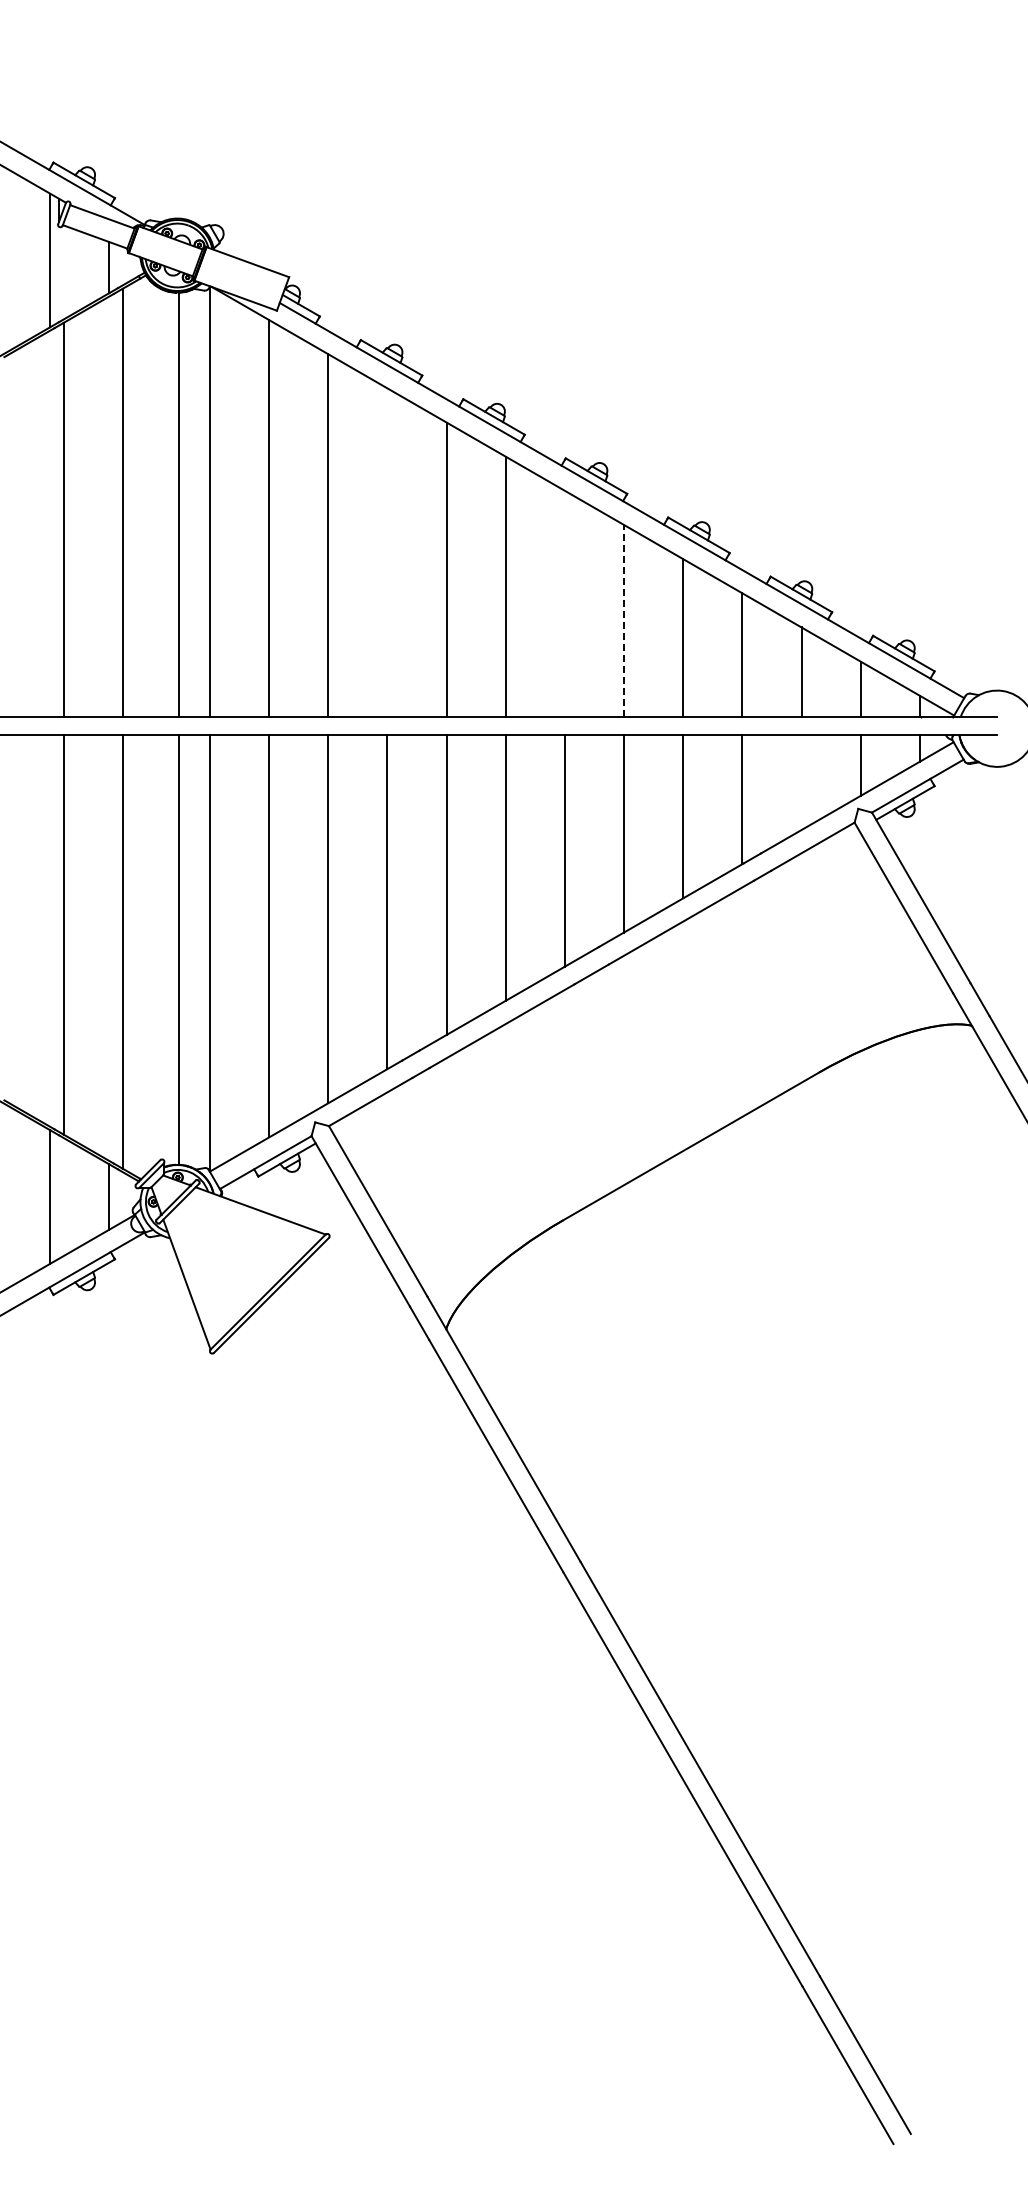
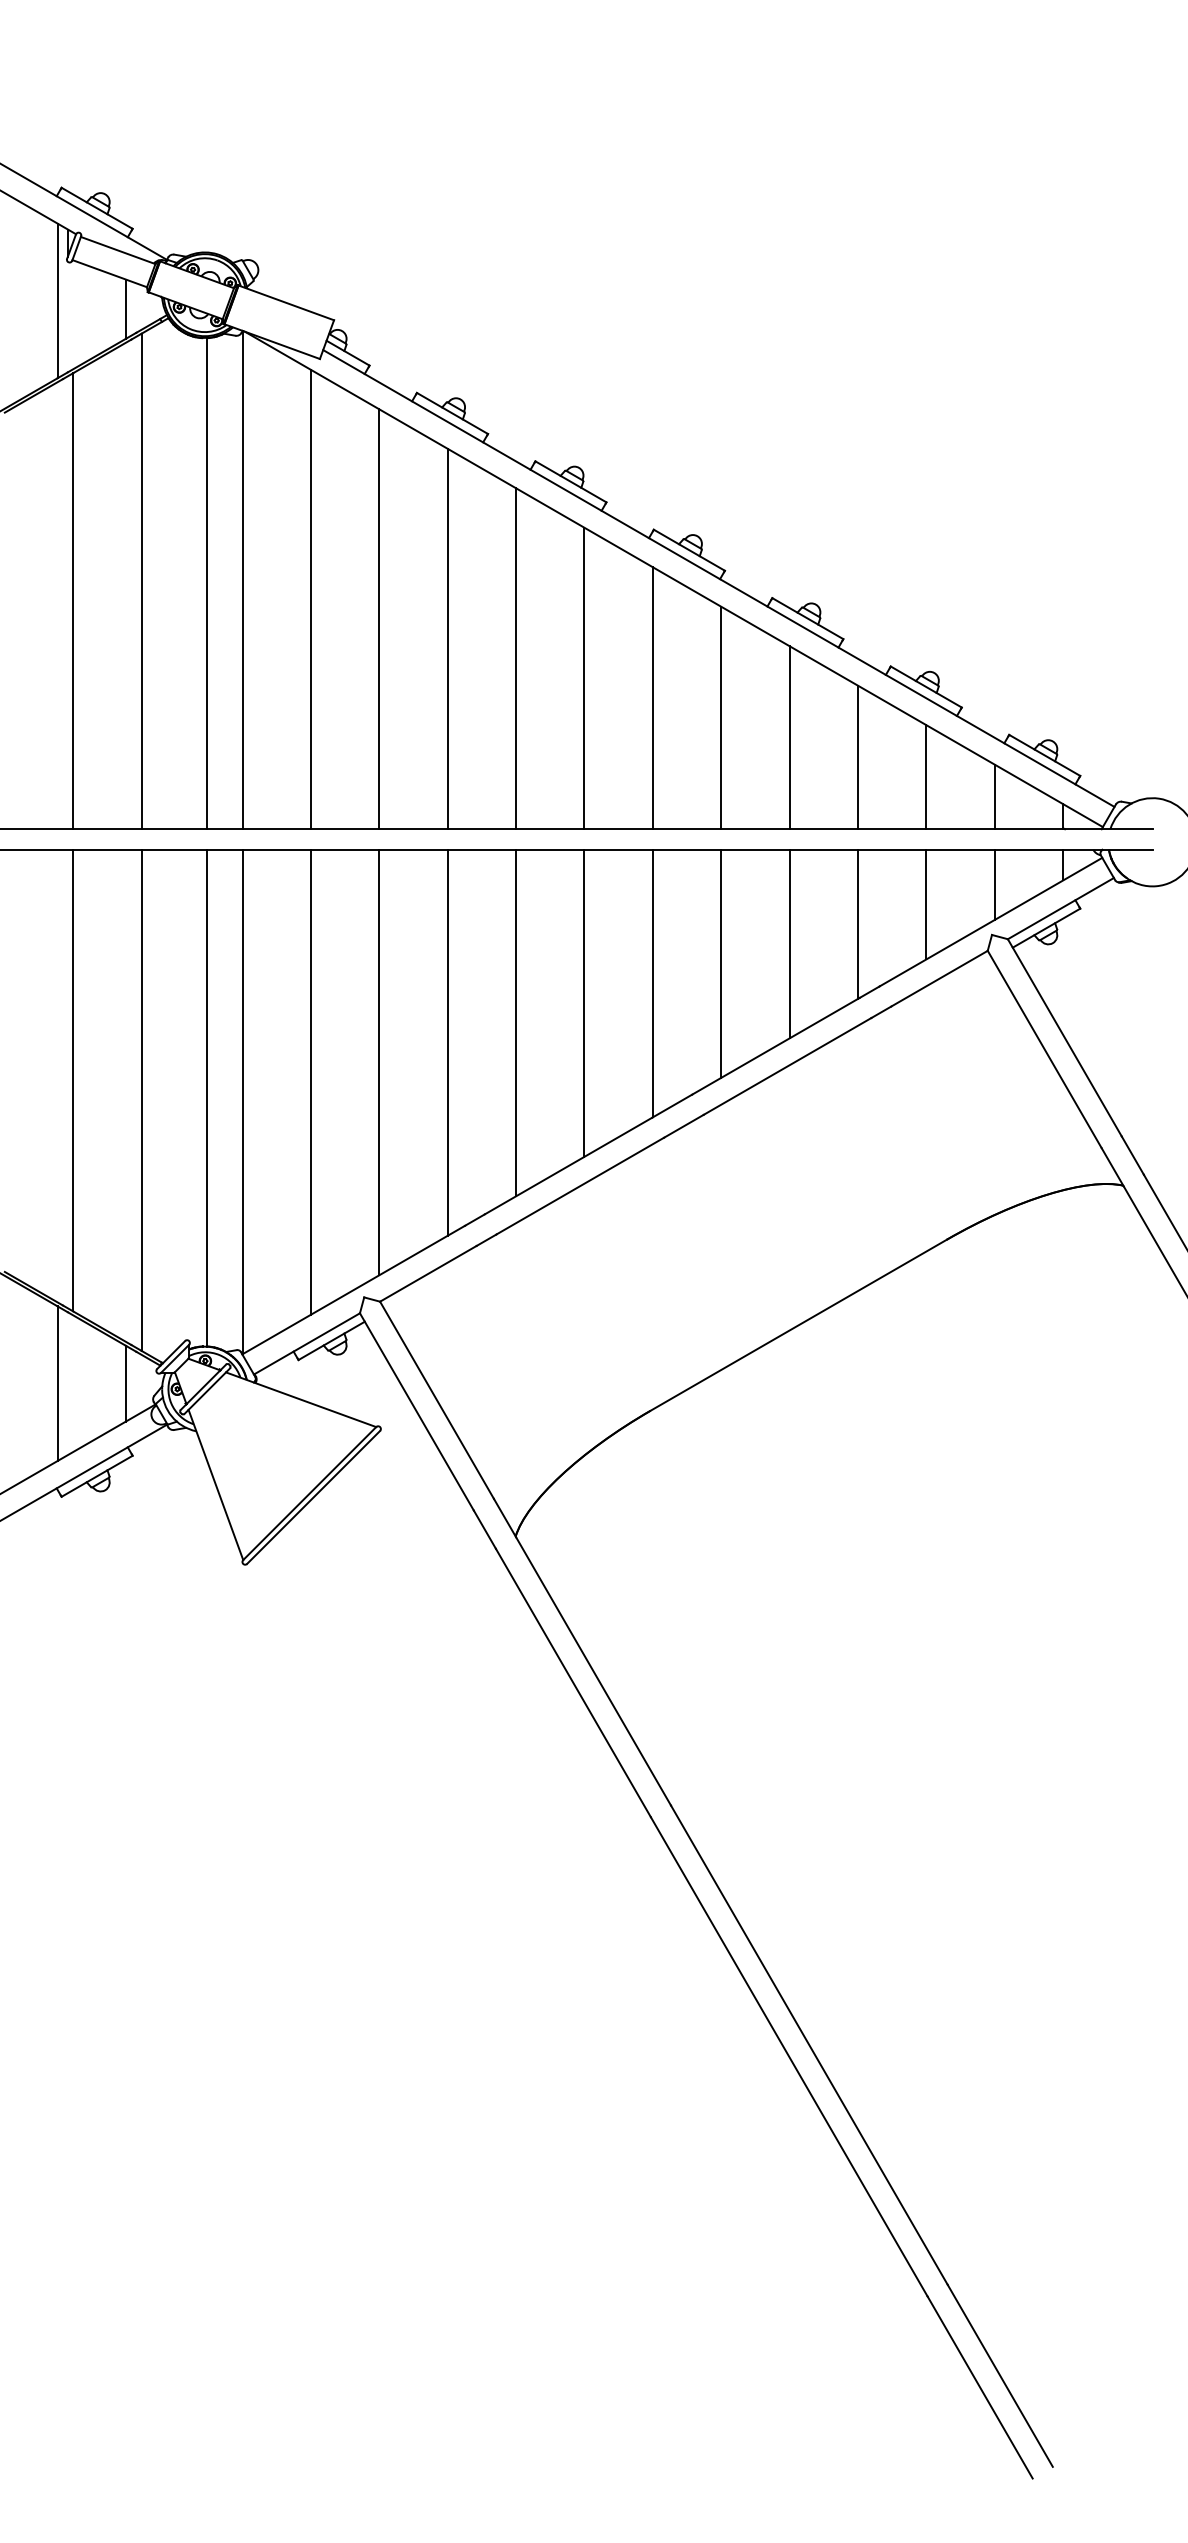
line: (387, 552) -> (447, 638), added
line: (564, 603) -> (652, 697), added
line: (624, 620) -> (721, 717), dashed -> solid
line: (801, 782) -> (926, 904), added

